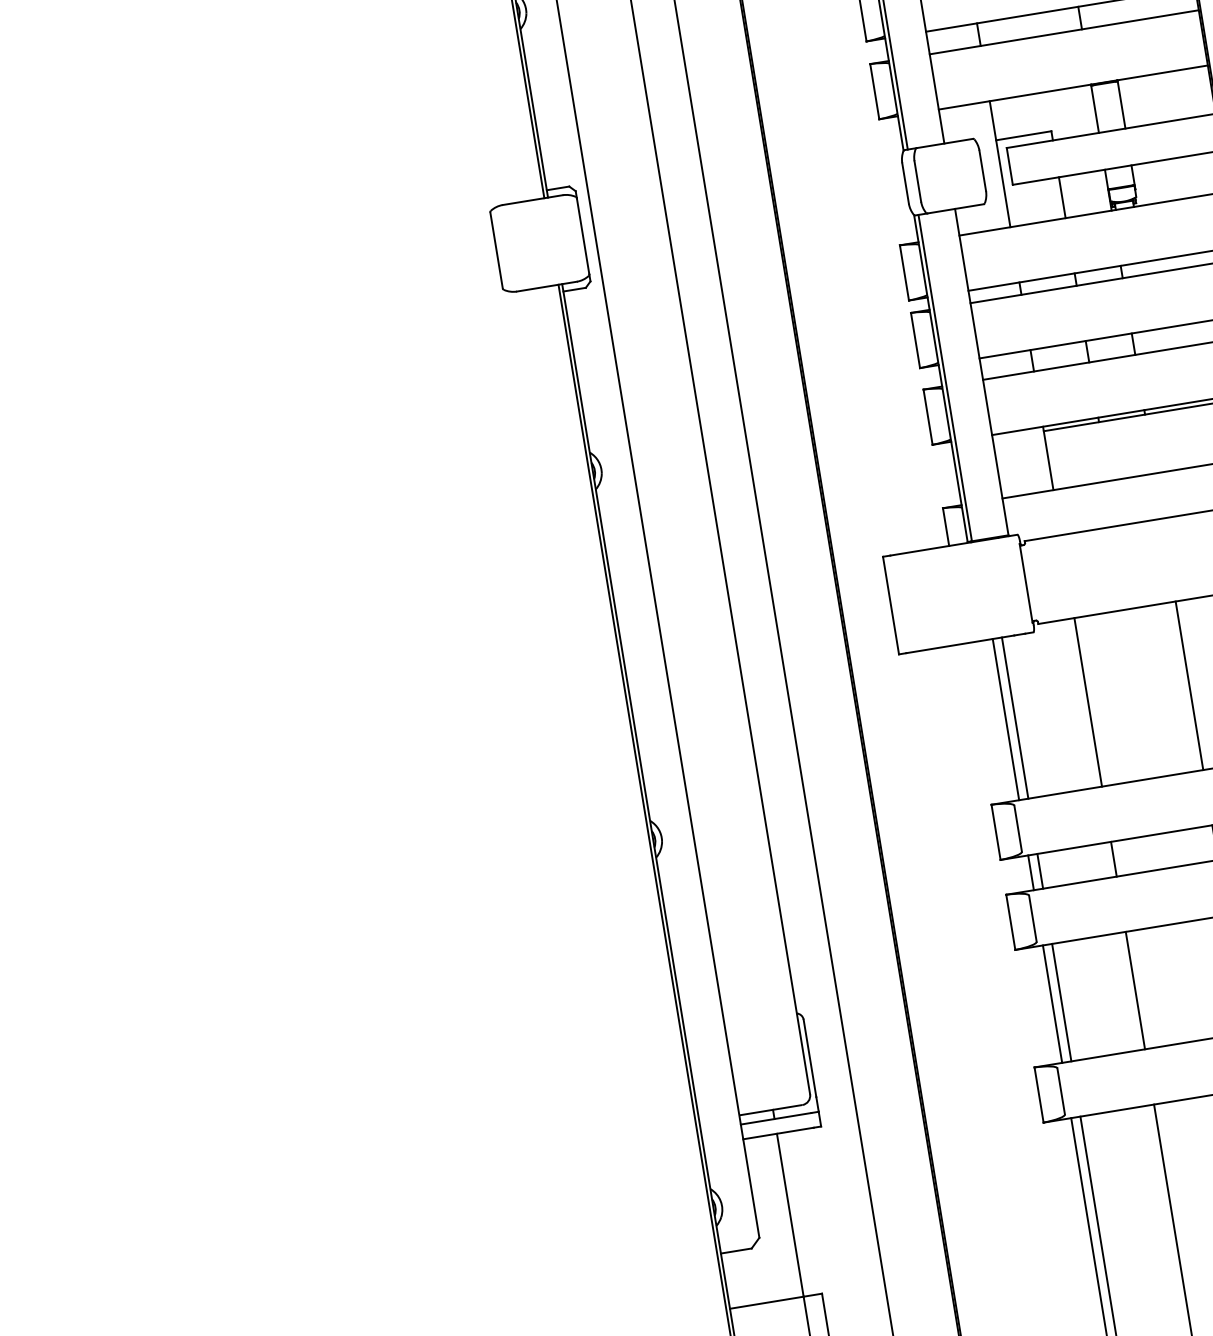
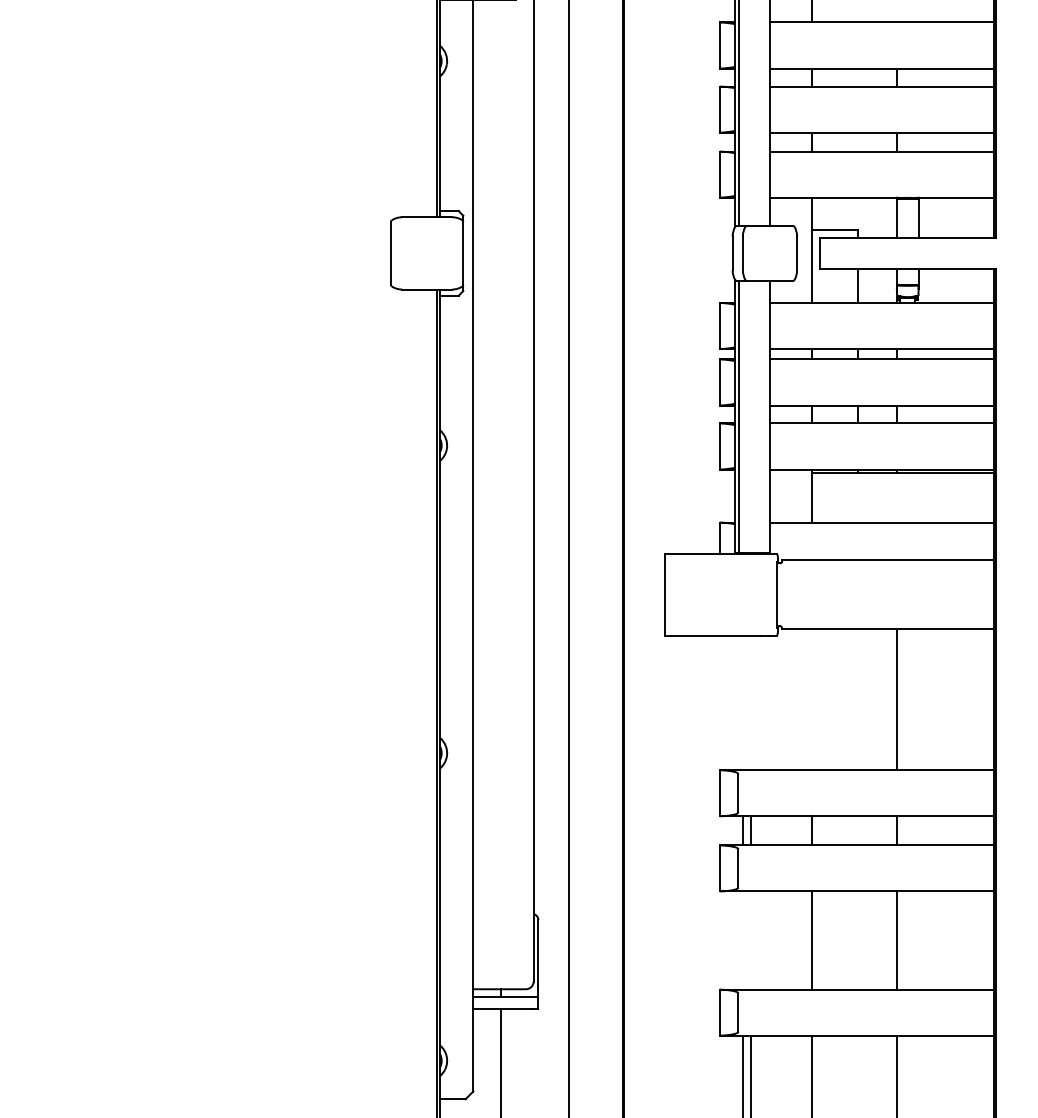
line: (1088, 701) -> (812, 699), removed
line: (1014, 717) -> (750, 702), removed
line: (1005, 719) -> (742, 702), removed
line: (1061, 1002) -> (750, 940), removed
line: (1052, 1004) -> (742, 940), removed

